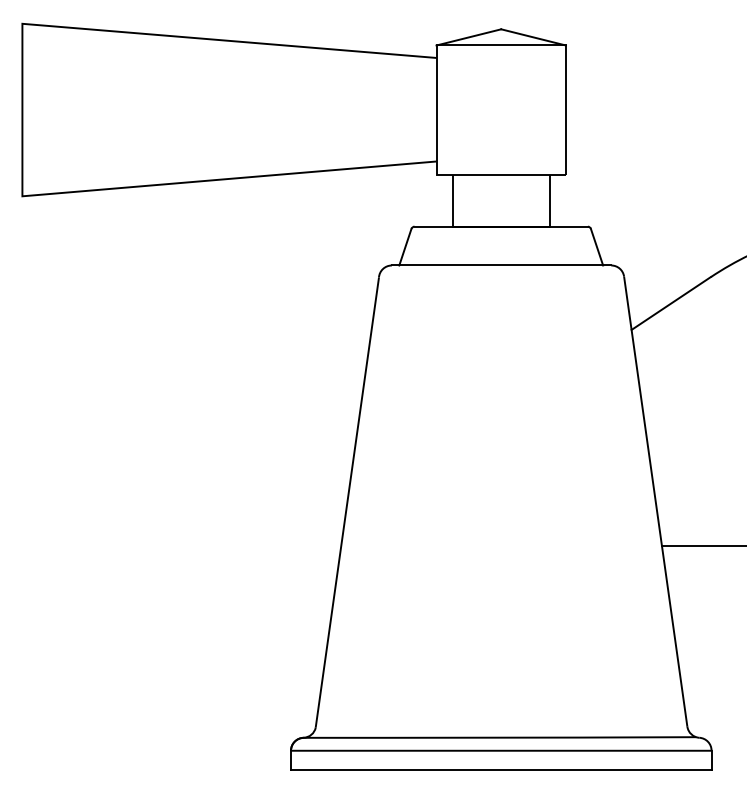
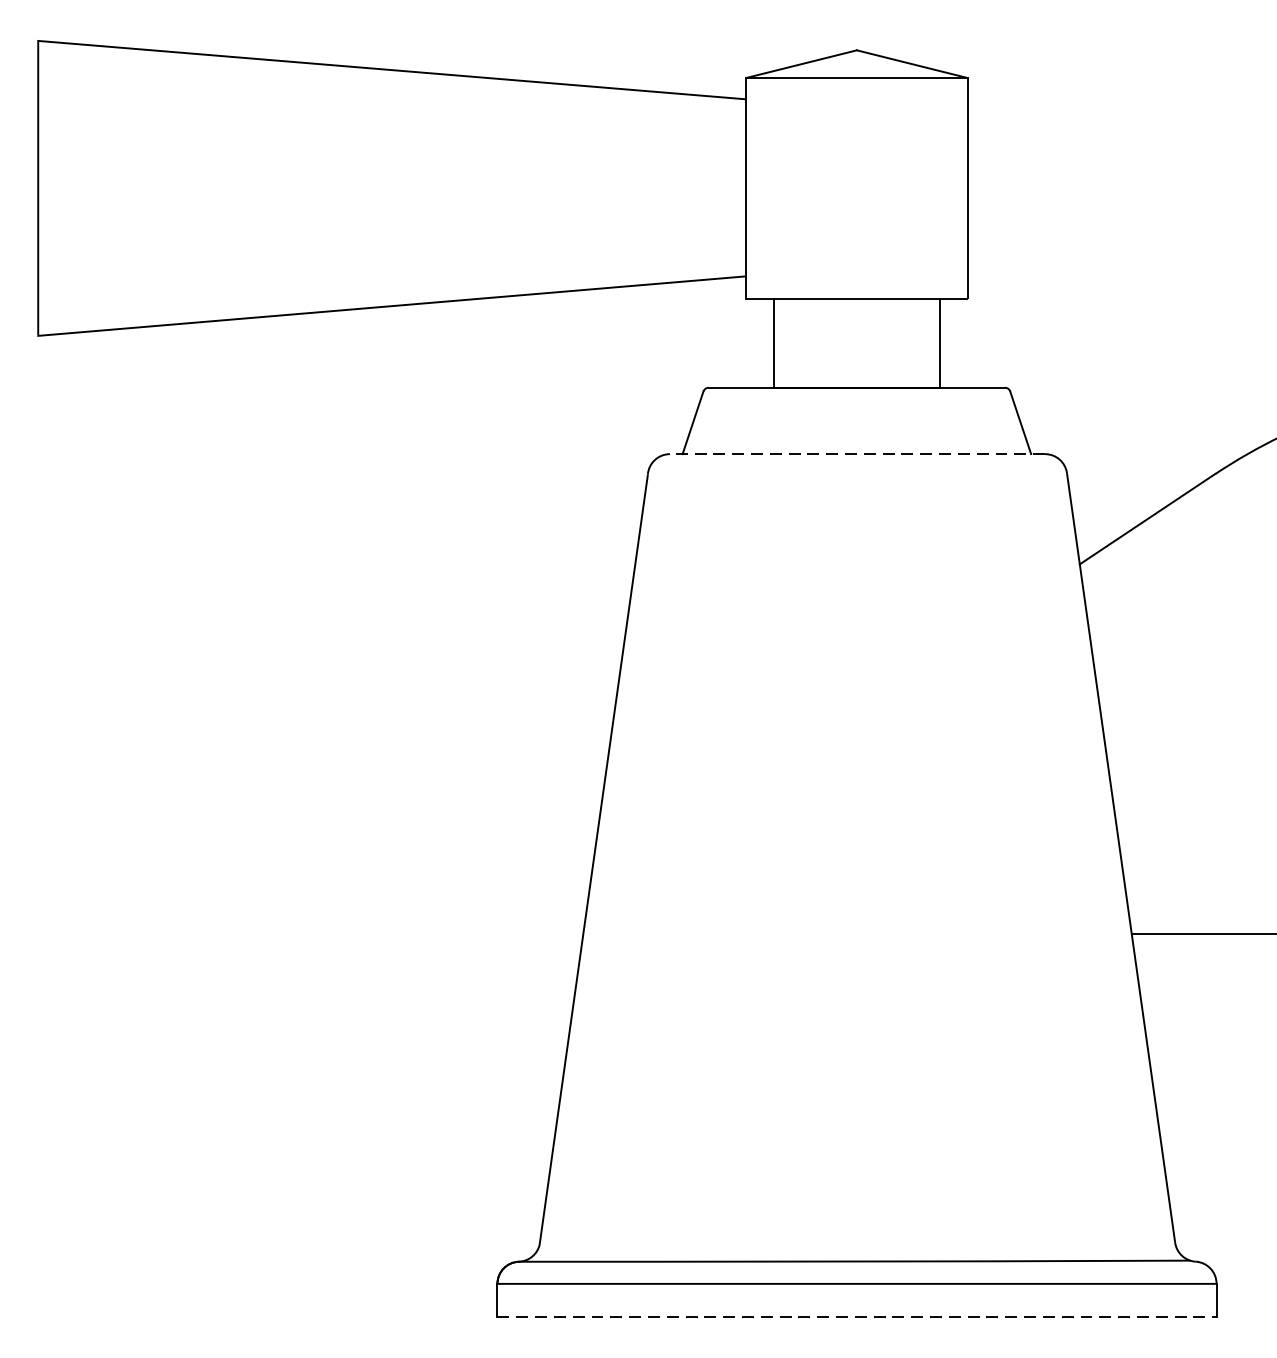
line: (501, 265) -> (857, 454), solid -> dashed
line: (501, 770) -> (857, 1317), solid -> dashed

